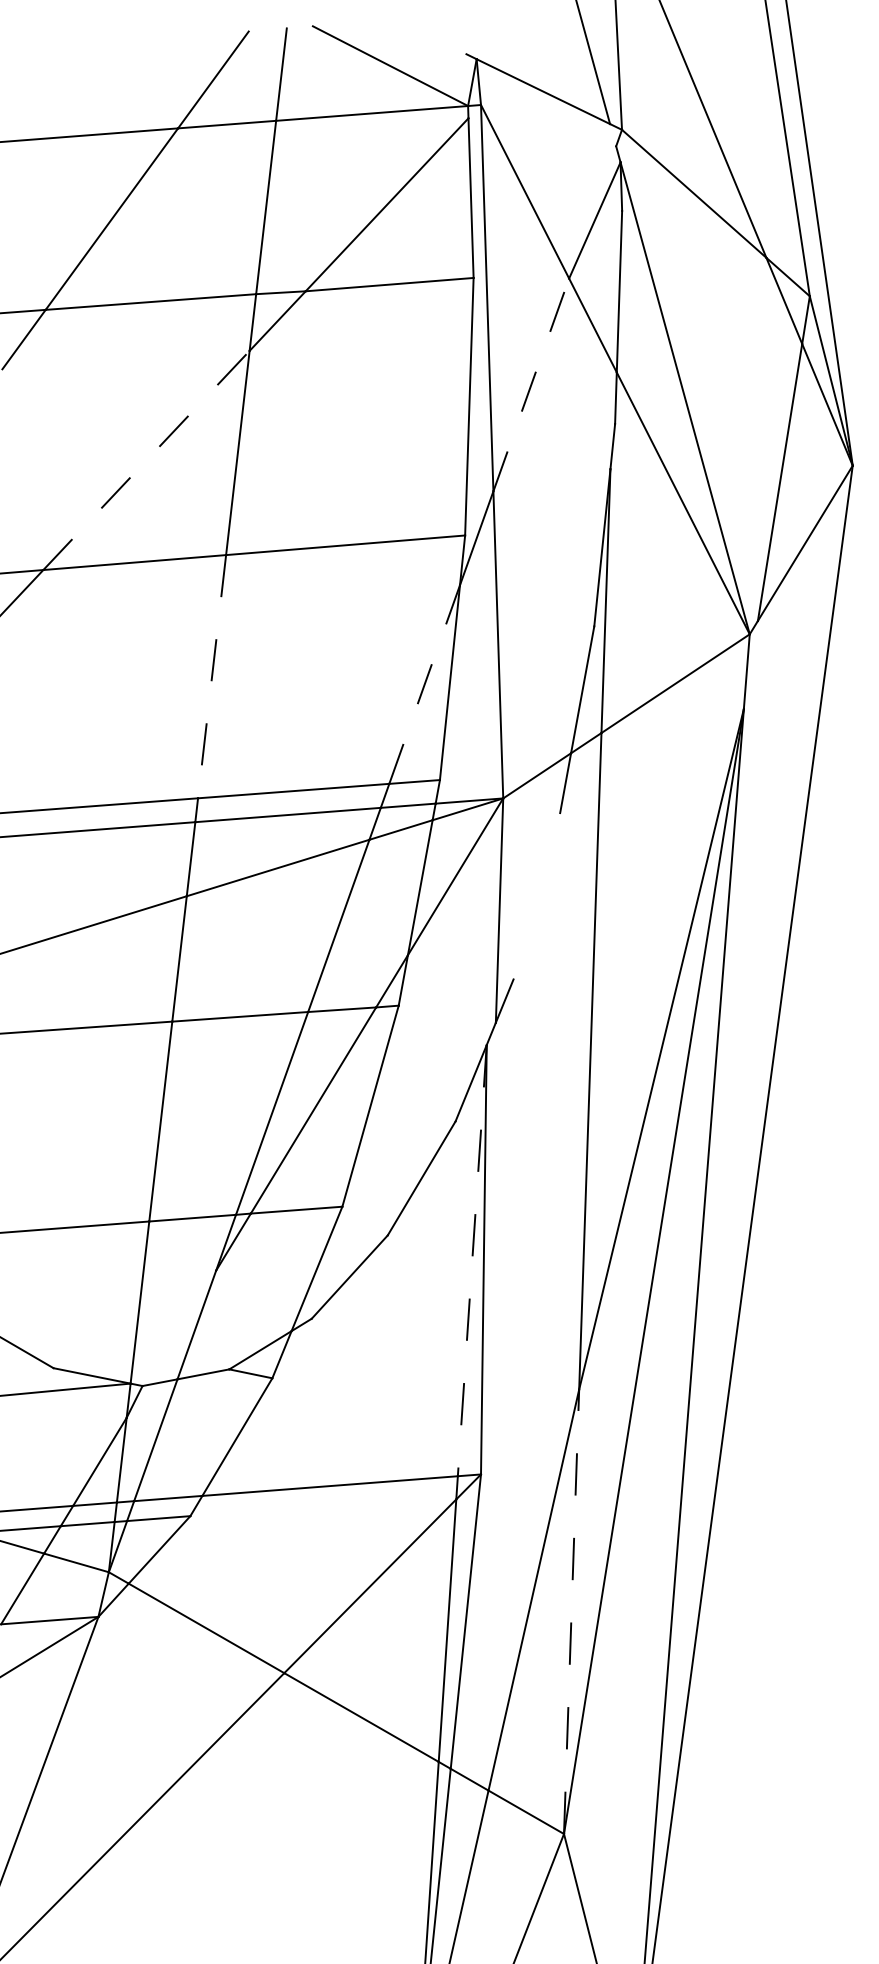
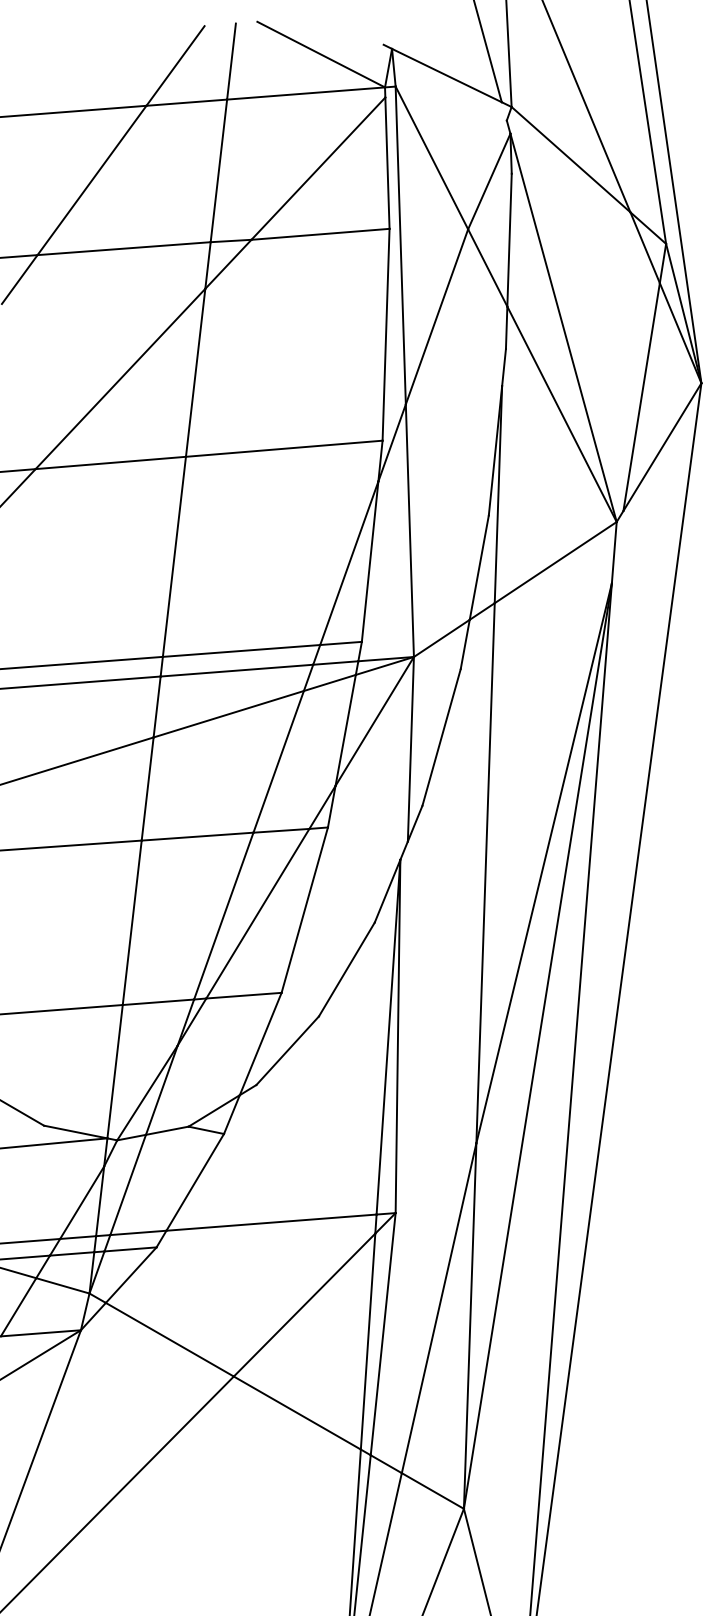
line: (531, 384) -> (437, 316), dashed -> solid
line: (146, 460) -> (120, 379), dashed -> solid
line: (212, 677) -> (174, 557), dashed -> solid
line: (424, 684) -> (349, 563), dashed -> solid
line: (536, 896) -> (441, 737), added
line: (472, 1261) -> (388, 1037), dashed -> solid
line: (179, 1328) -> (147, 1093), added
line: (571, 1611) -> (470, 1325), dashed -> solid

